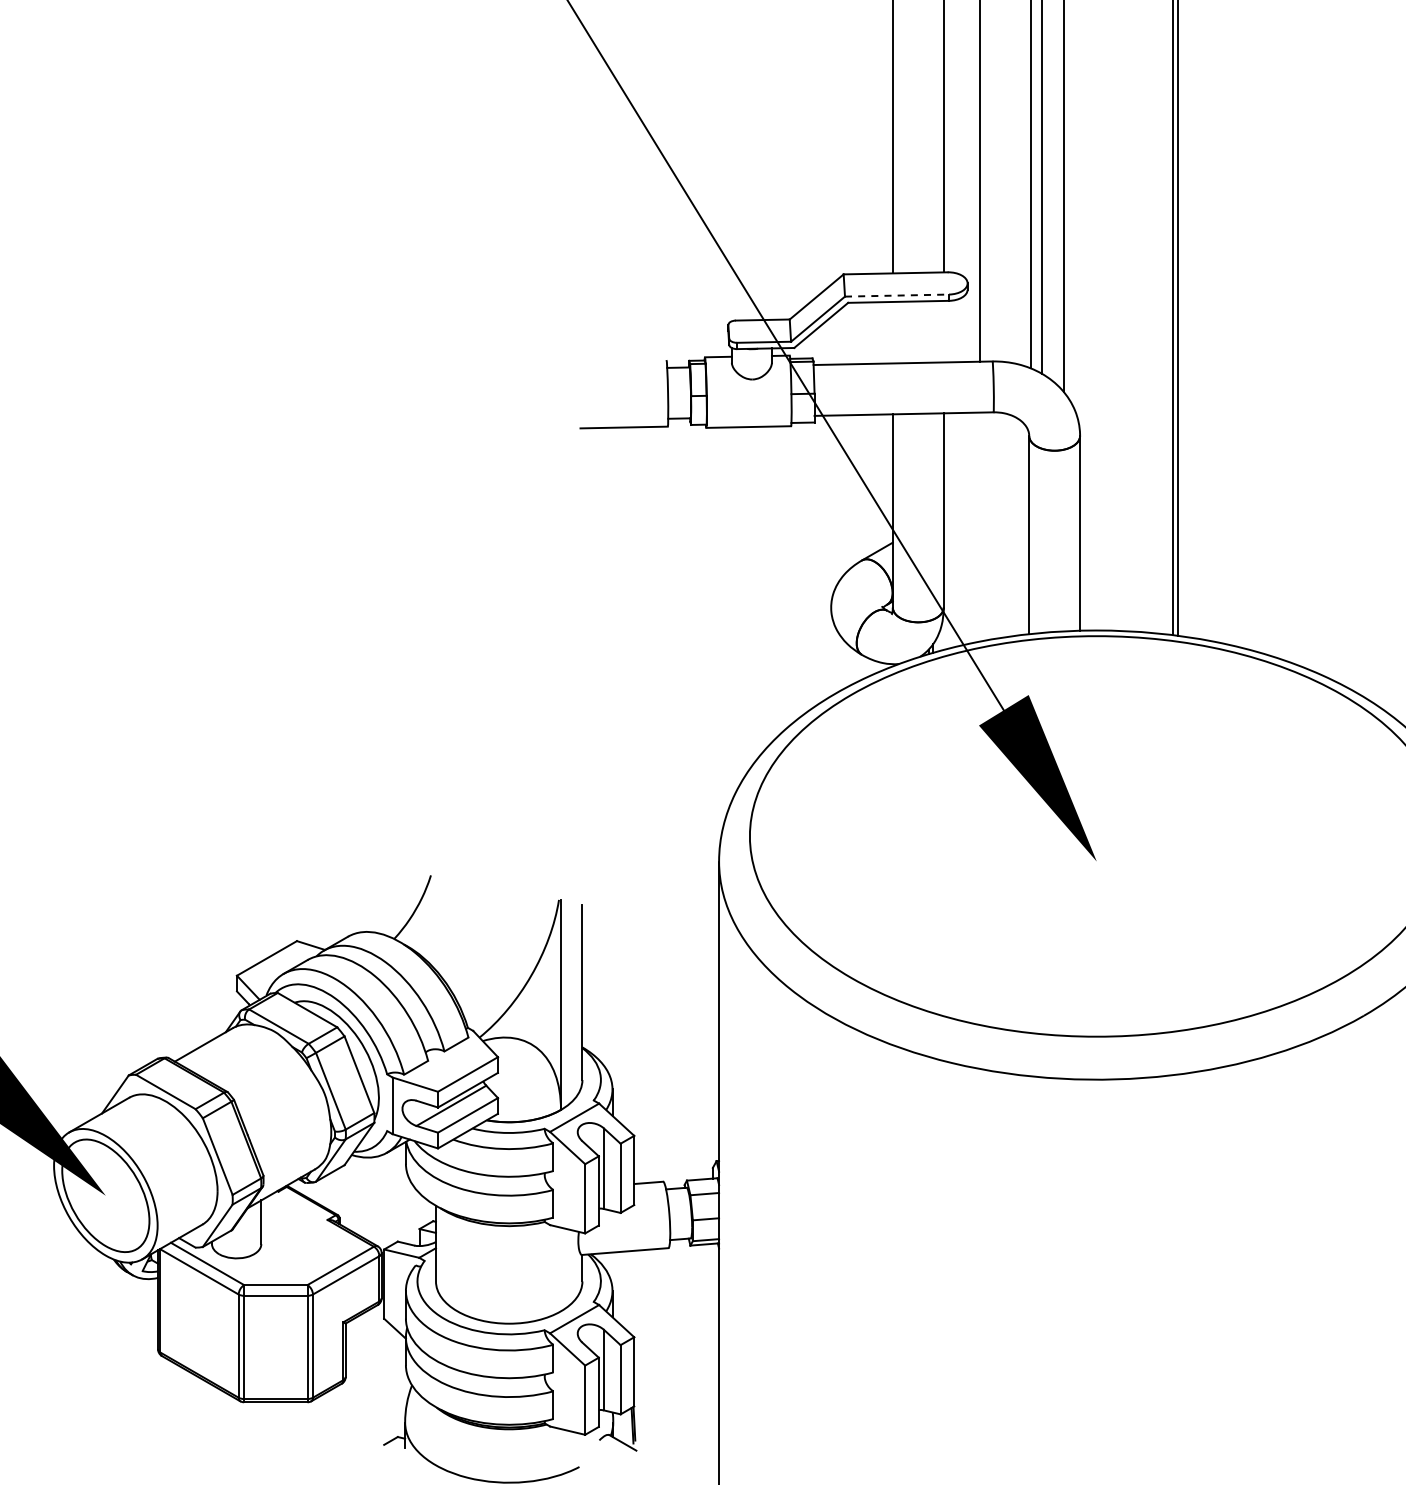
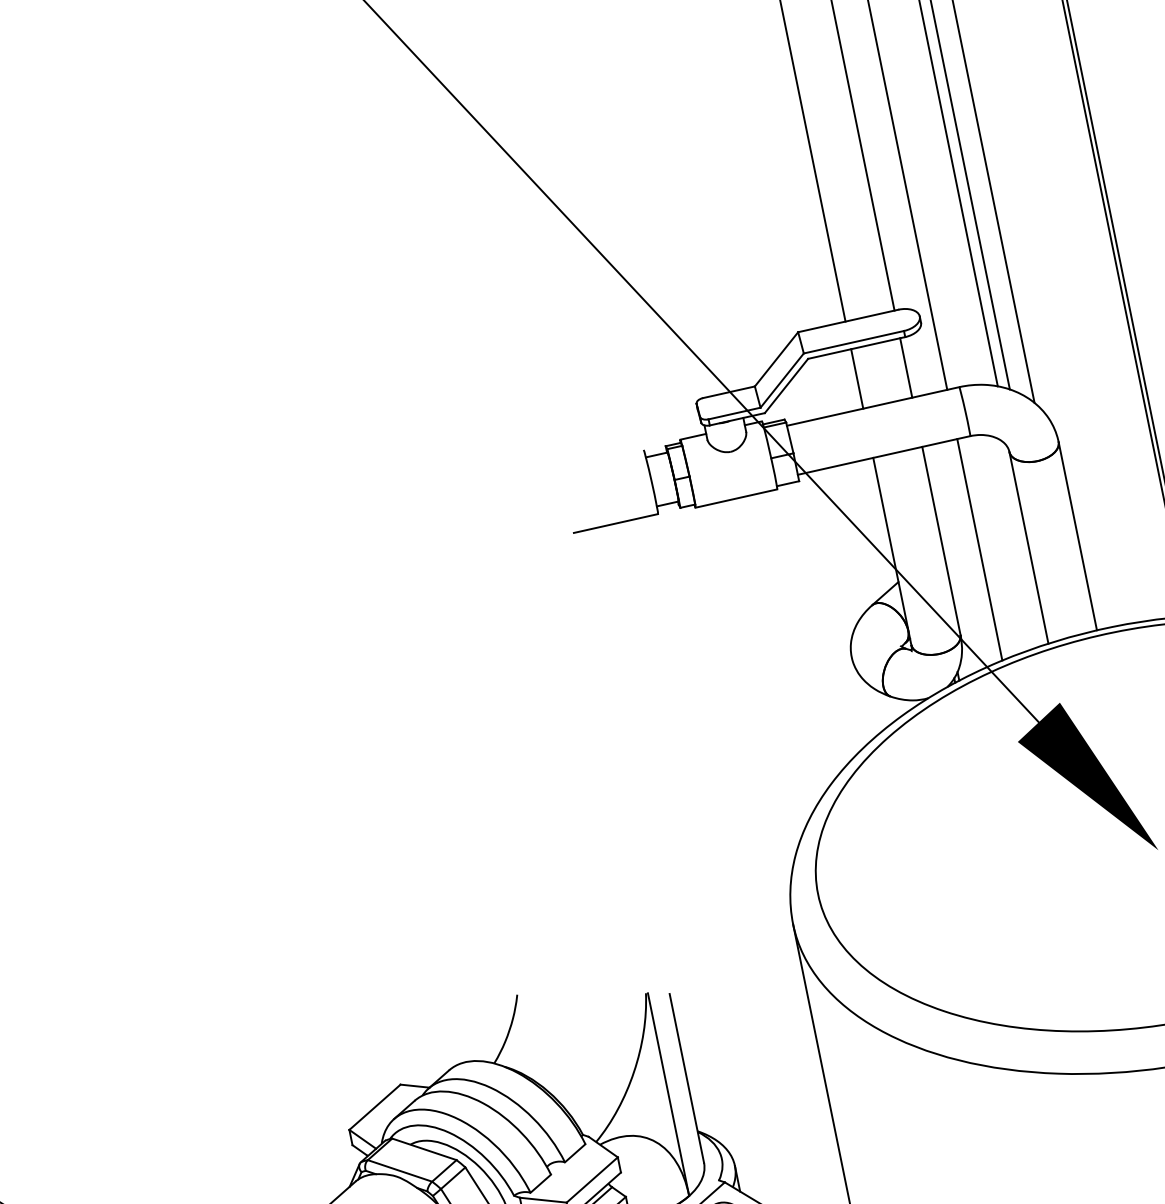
line: (897, 295) -> (854, 342), dashed -> solid
line: (943, 331) -> (905, 367), added
line: (892, 332) -> (856, 378), added
line: (980, 526) -> (980, 549), added

